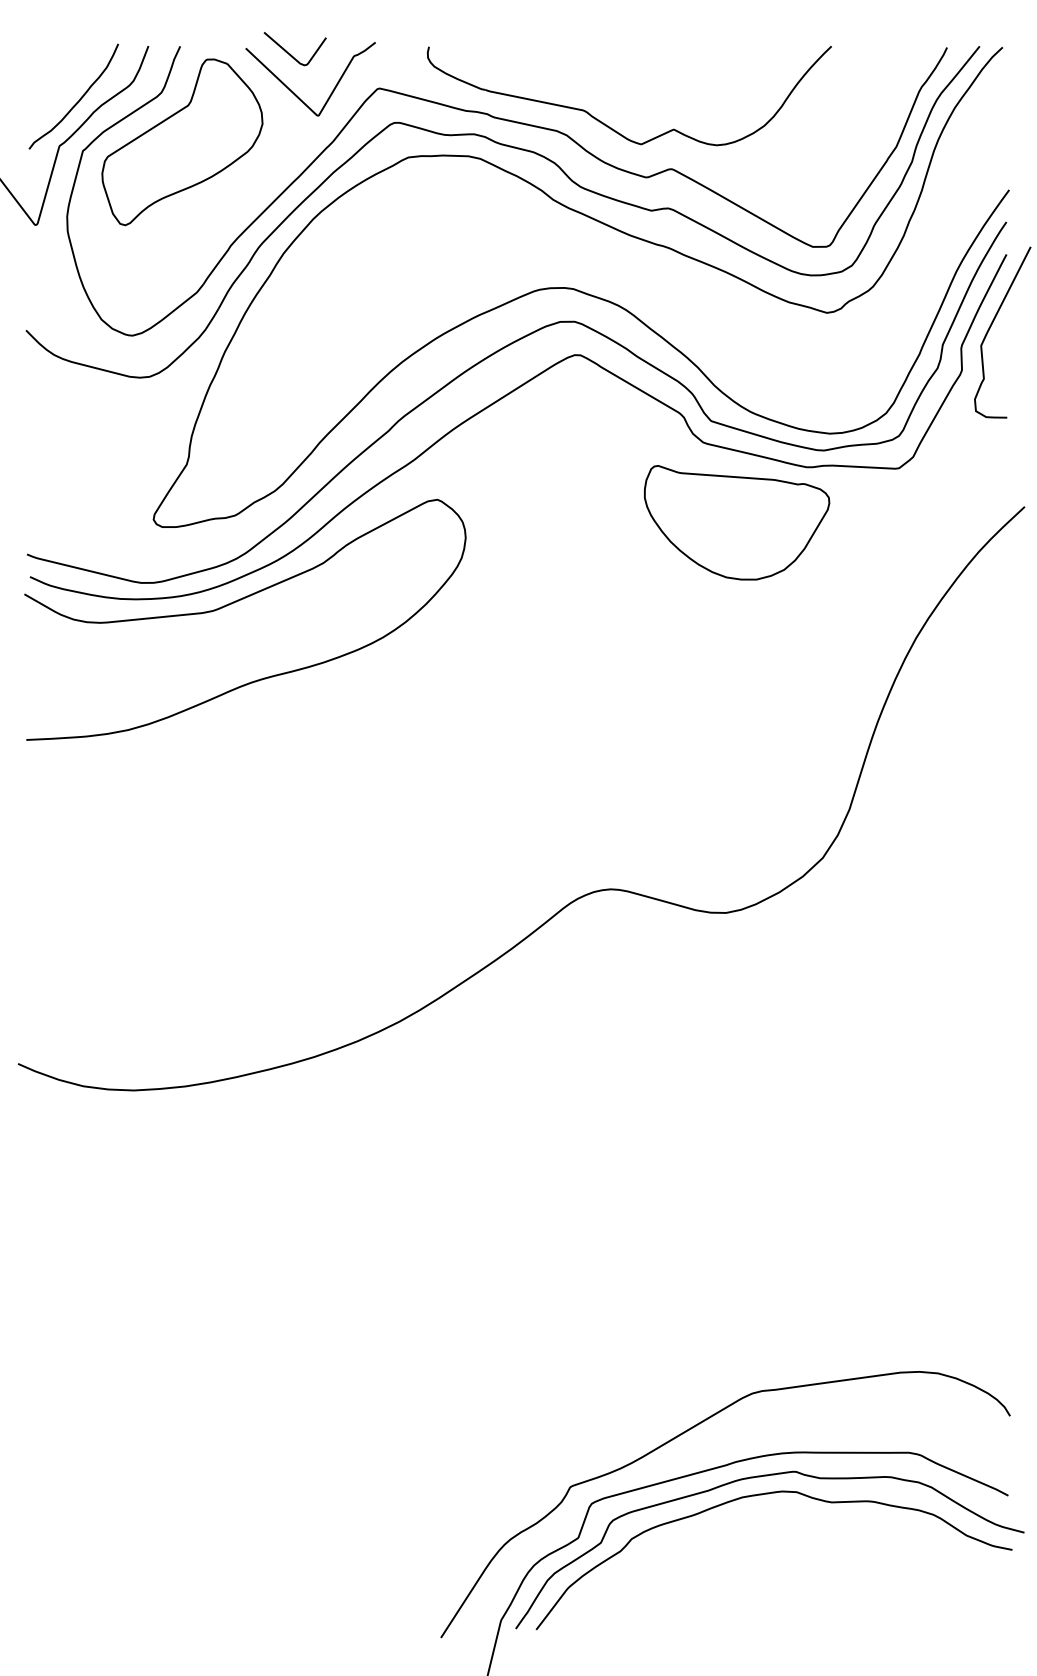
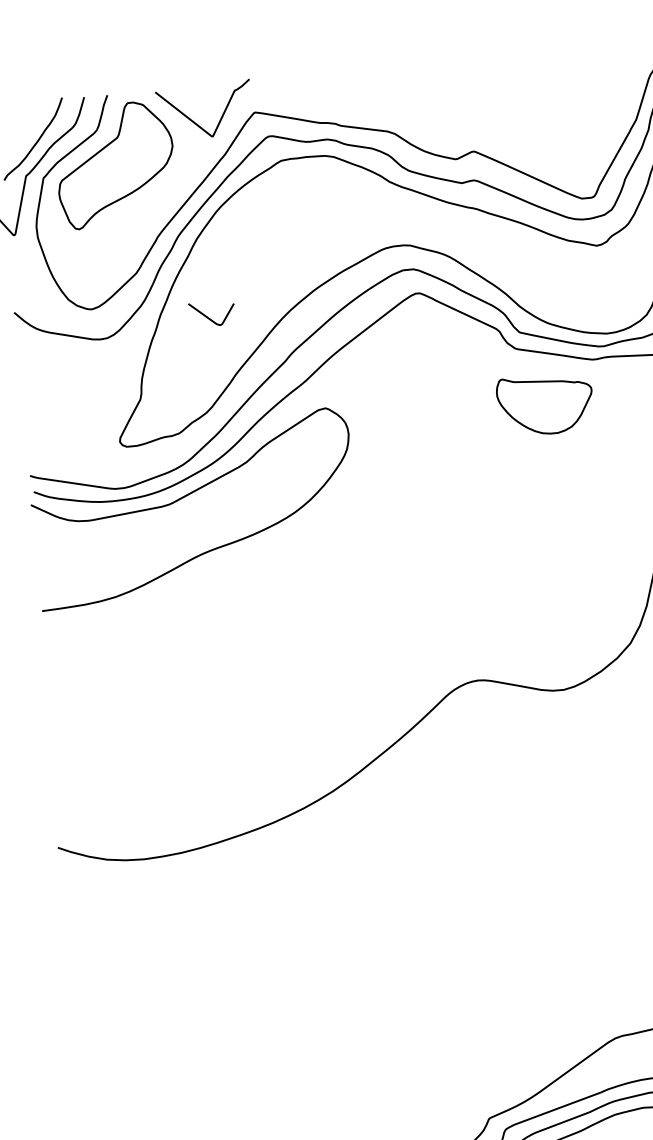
curve: (290, 53) -> (209, 317), moved
part: (608, 125) -> (424, 123), removed
part: (737, 522) -> (545, 404), size x0.7

